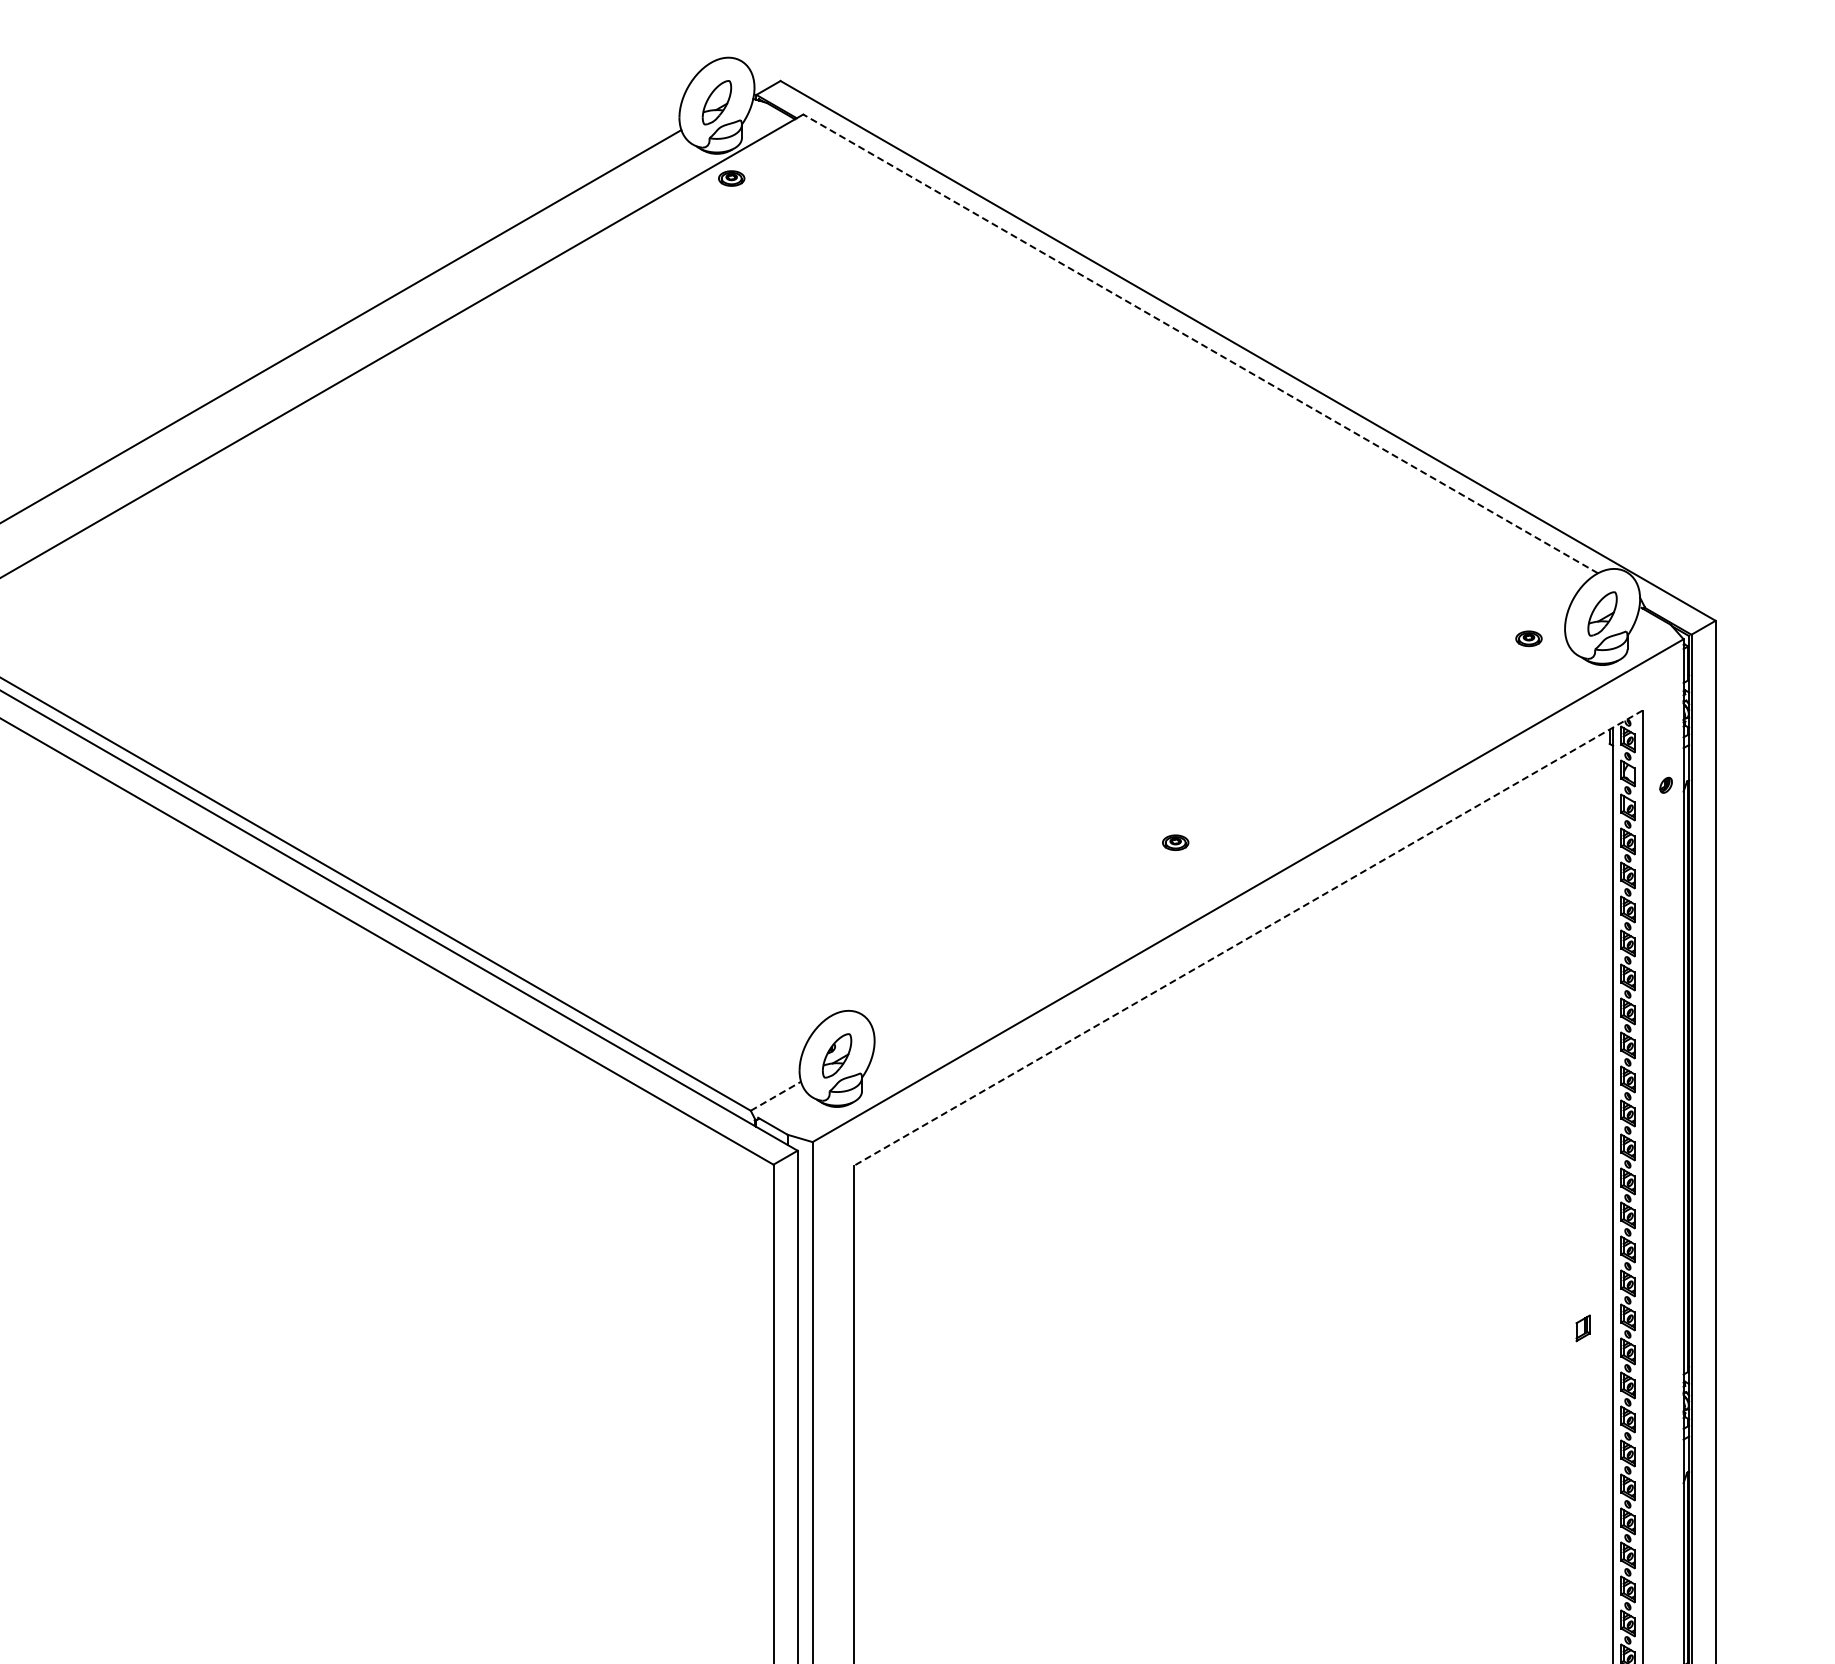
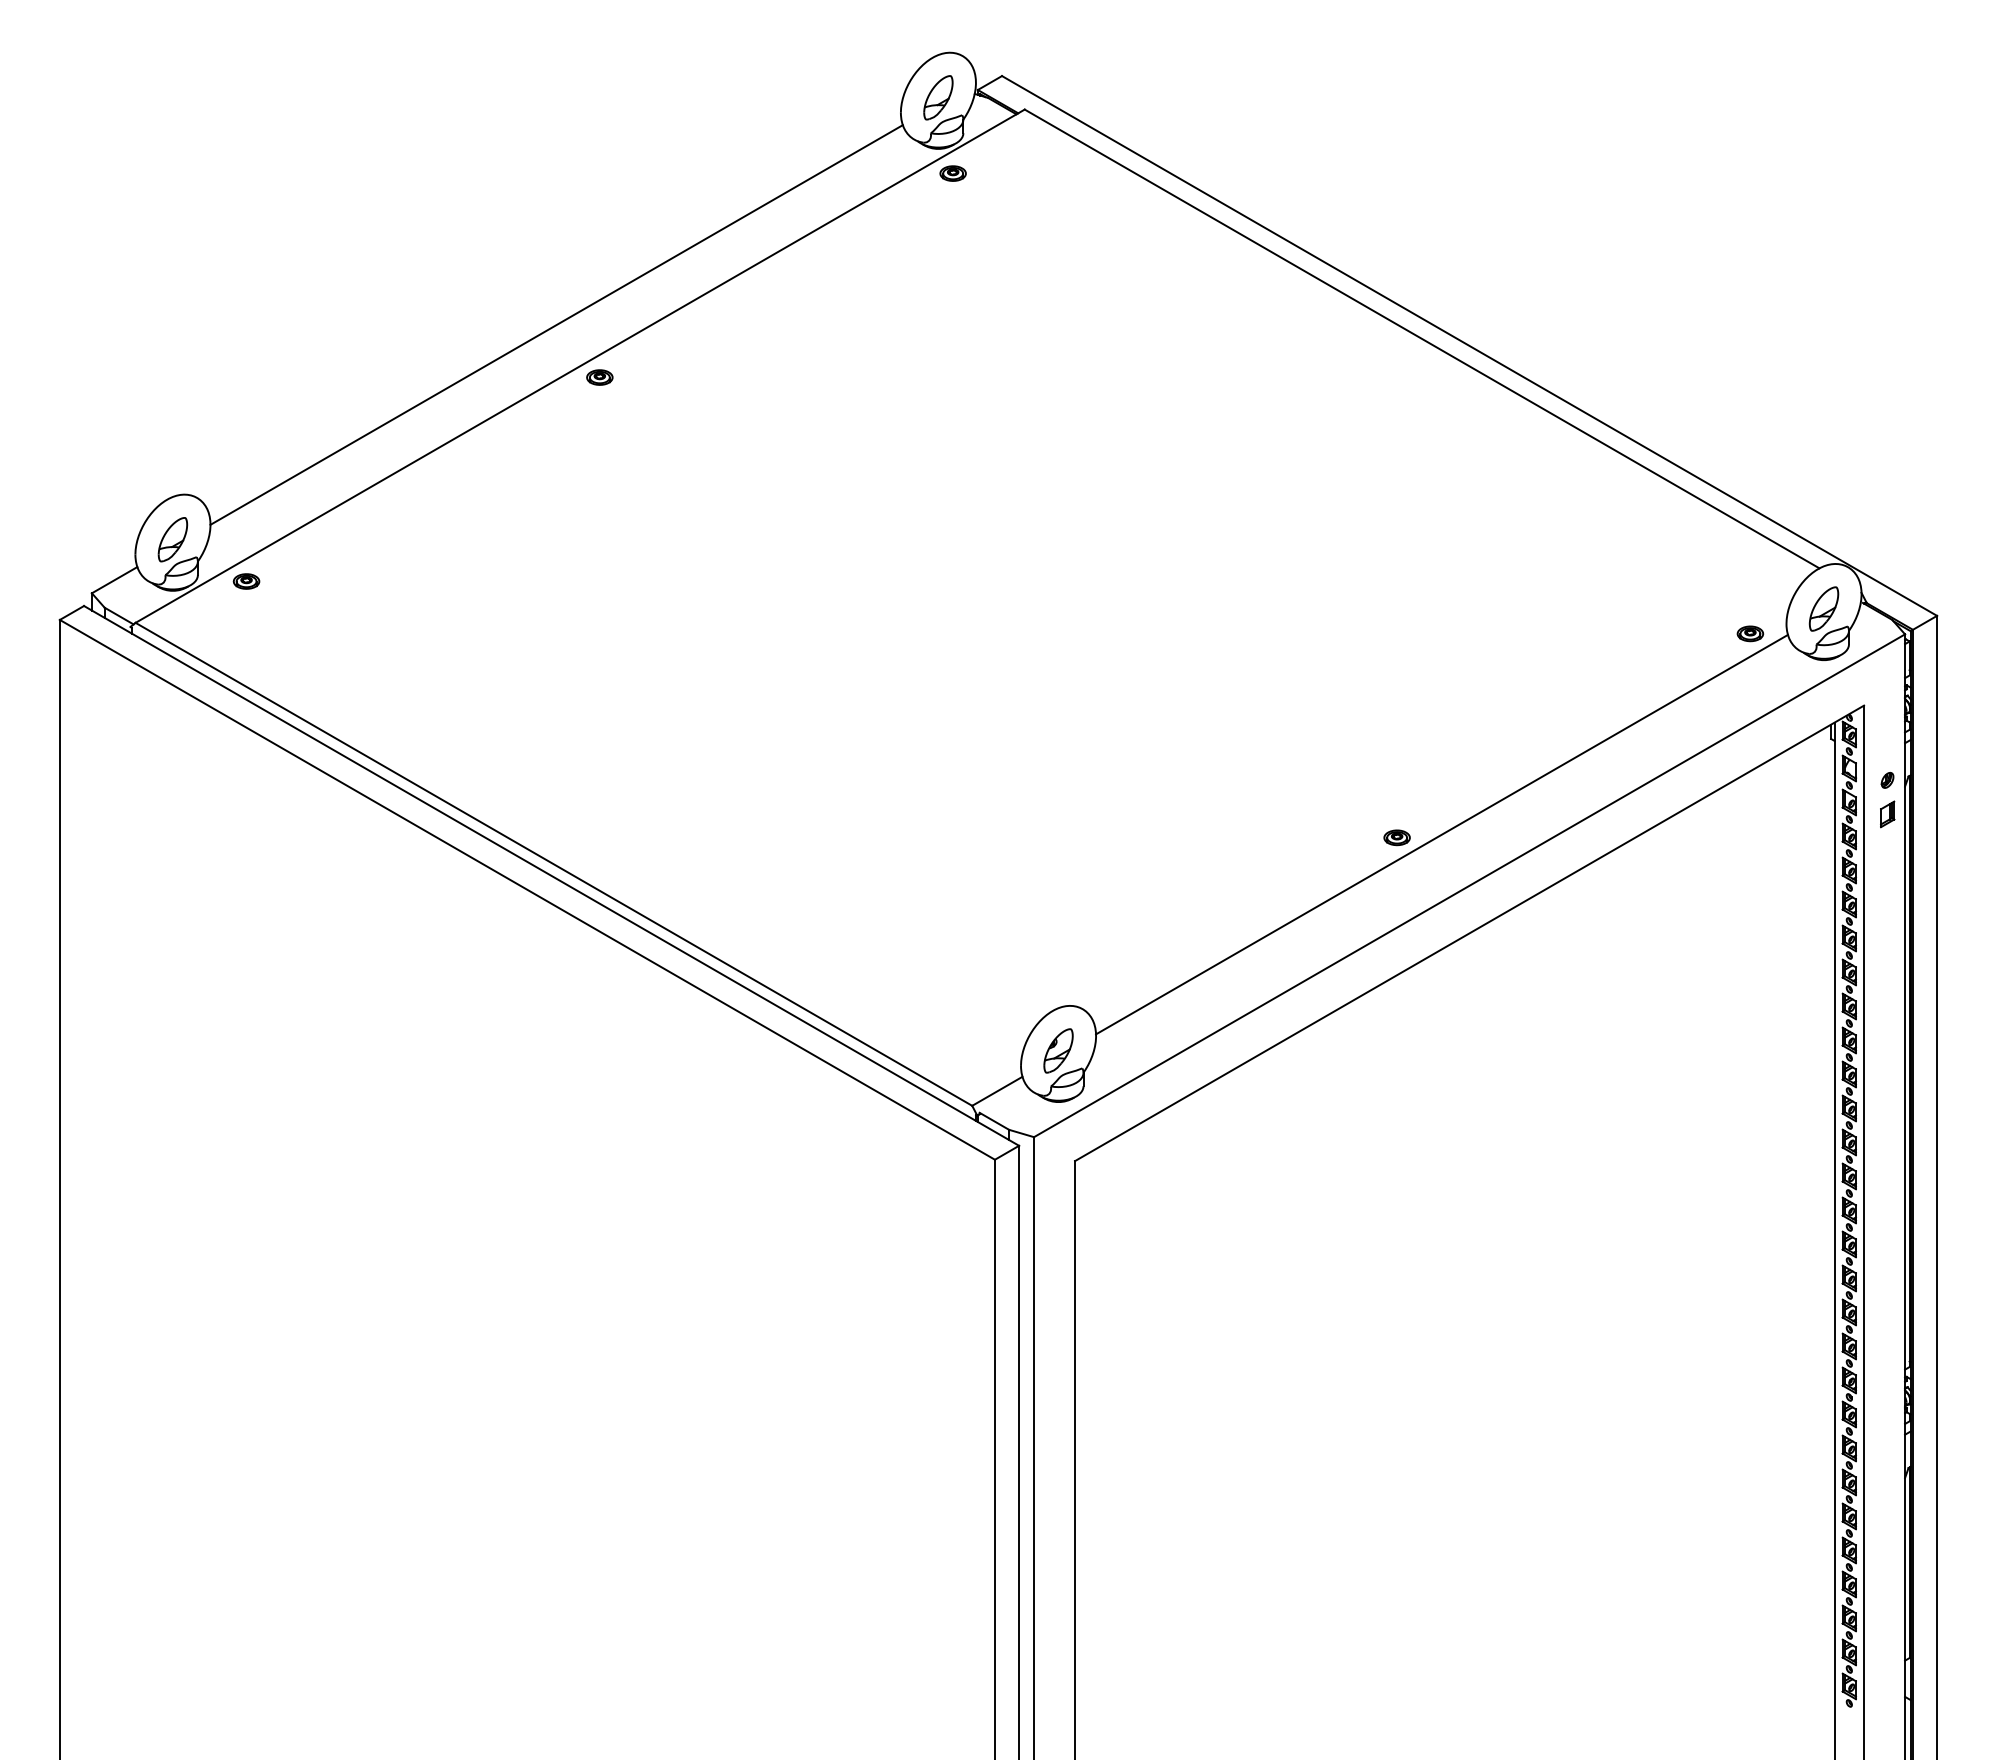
line: (1201, 343) -> (1422, 338), dashed -> solid
part: (378, 382) -> (599, 377), added
part: (25, 586) -> (246, 581), added
line: (1220, 839) -> (1441, 834), added
line: (1248, 938) -> (1469, 933), dashed -> solid
line: (776, 1096) -> (997, 1091), dashed -> solid
part: (1583, 1328) -> (1887, 814), moved

